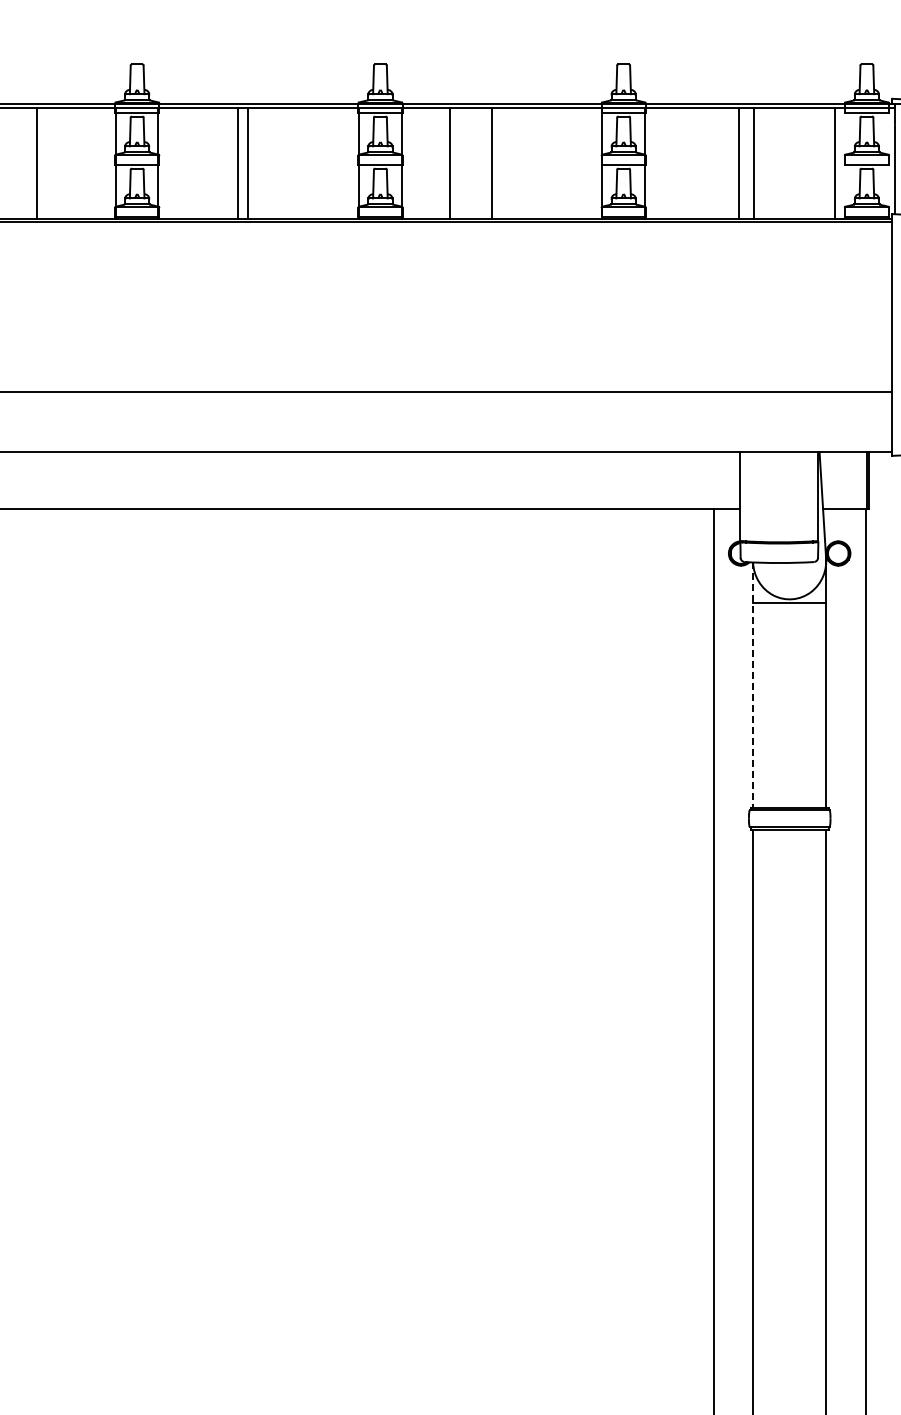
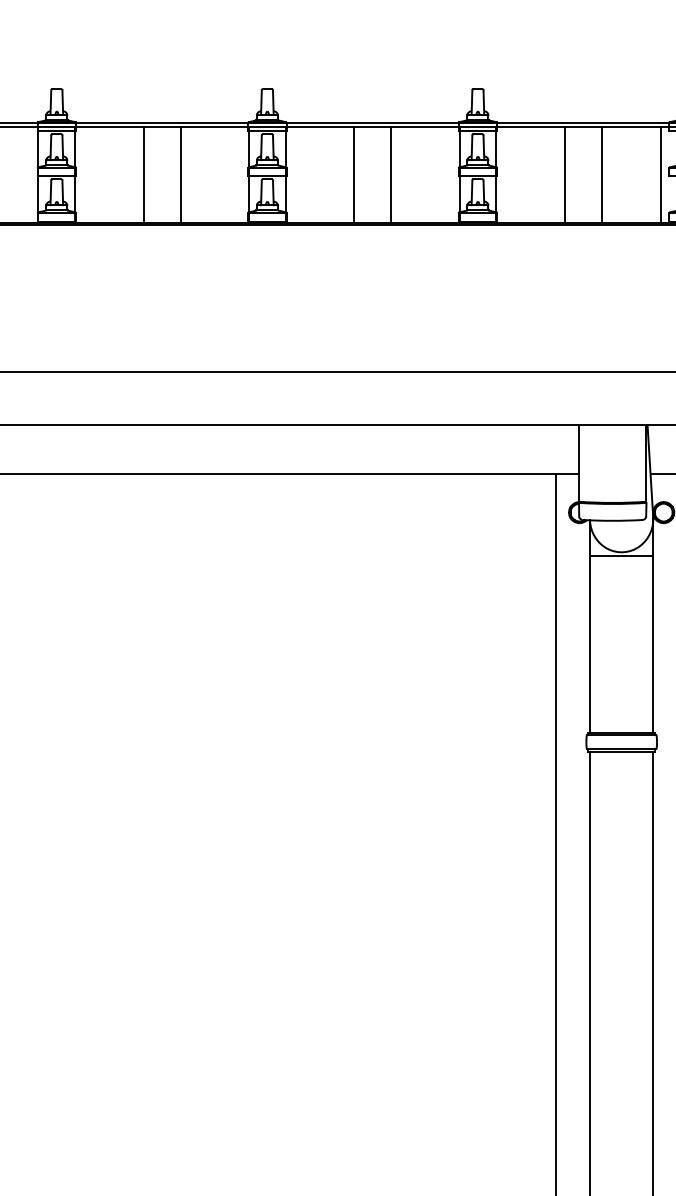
line: (248, 163) -> (180, 174), moved
line: (449, 163) -> (354, 174), moved
line: (492, 163) -> (391, 174), moved
line: (738, 163) -> (601, 174), moved
line: (753, 163) -> (564, 174), moved
line: (753, 685) -> (590, 626), dashed -> solid

